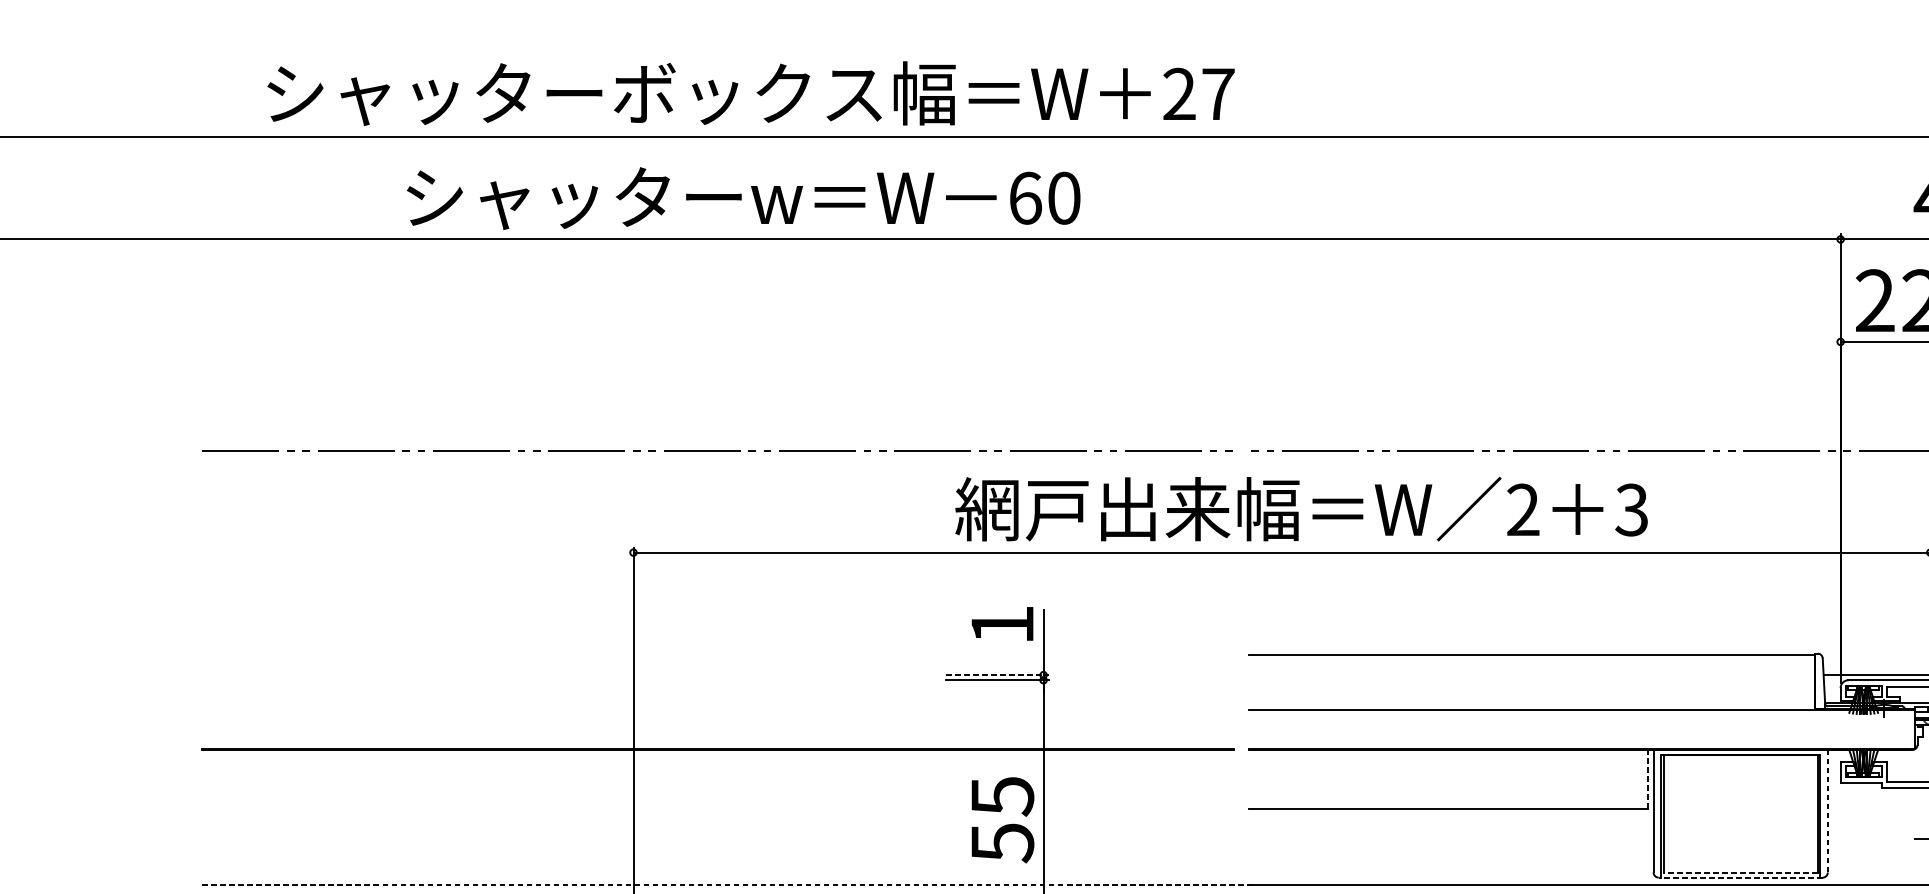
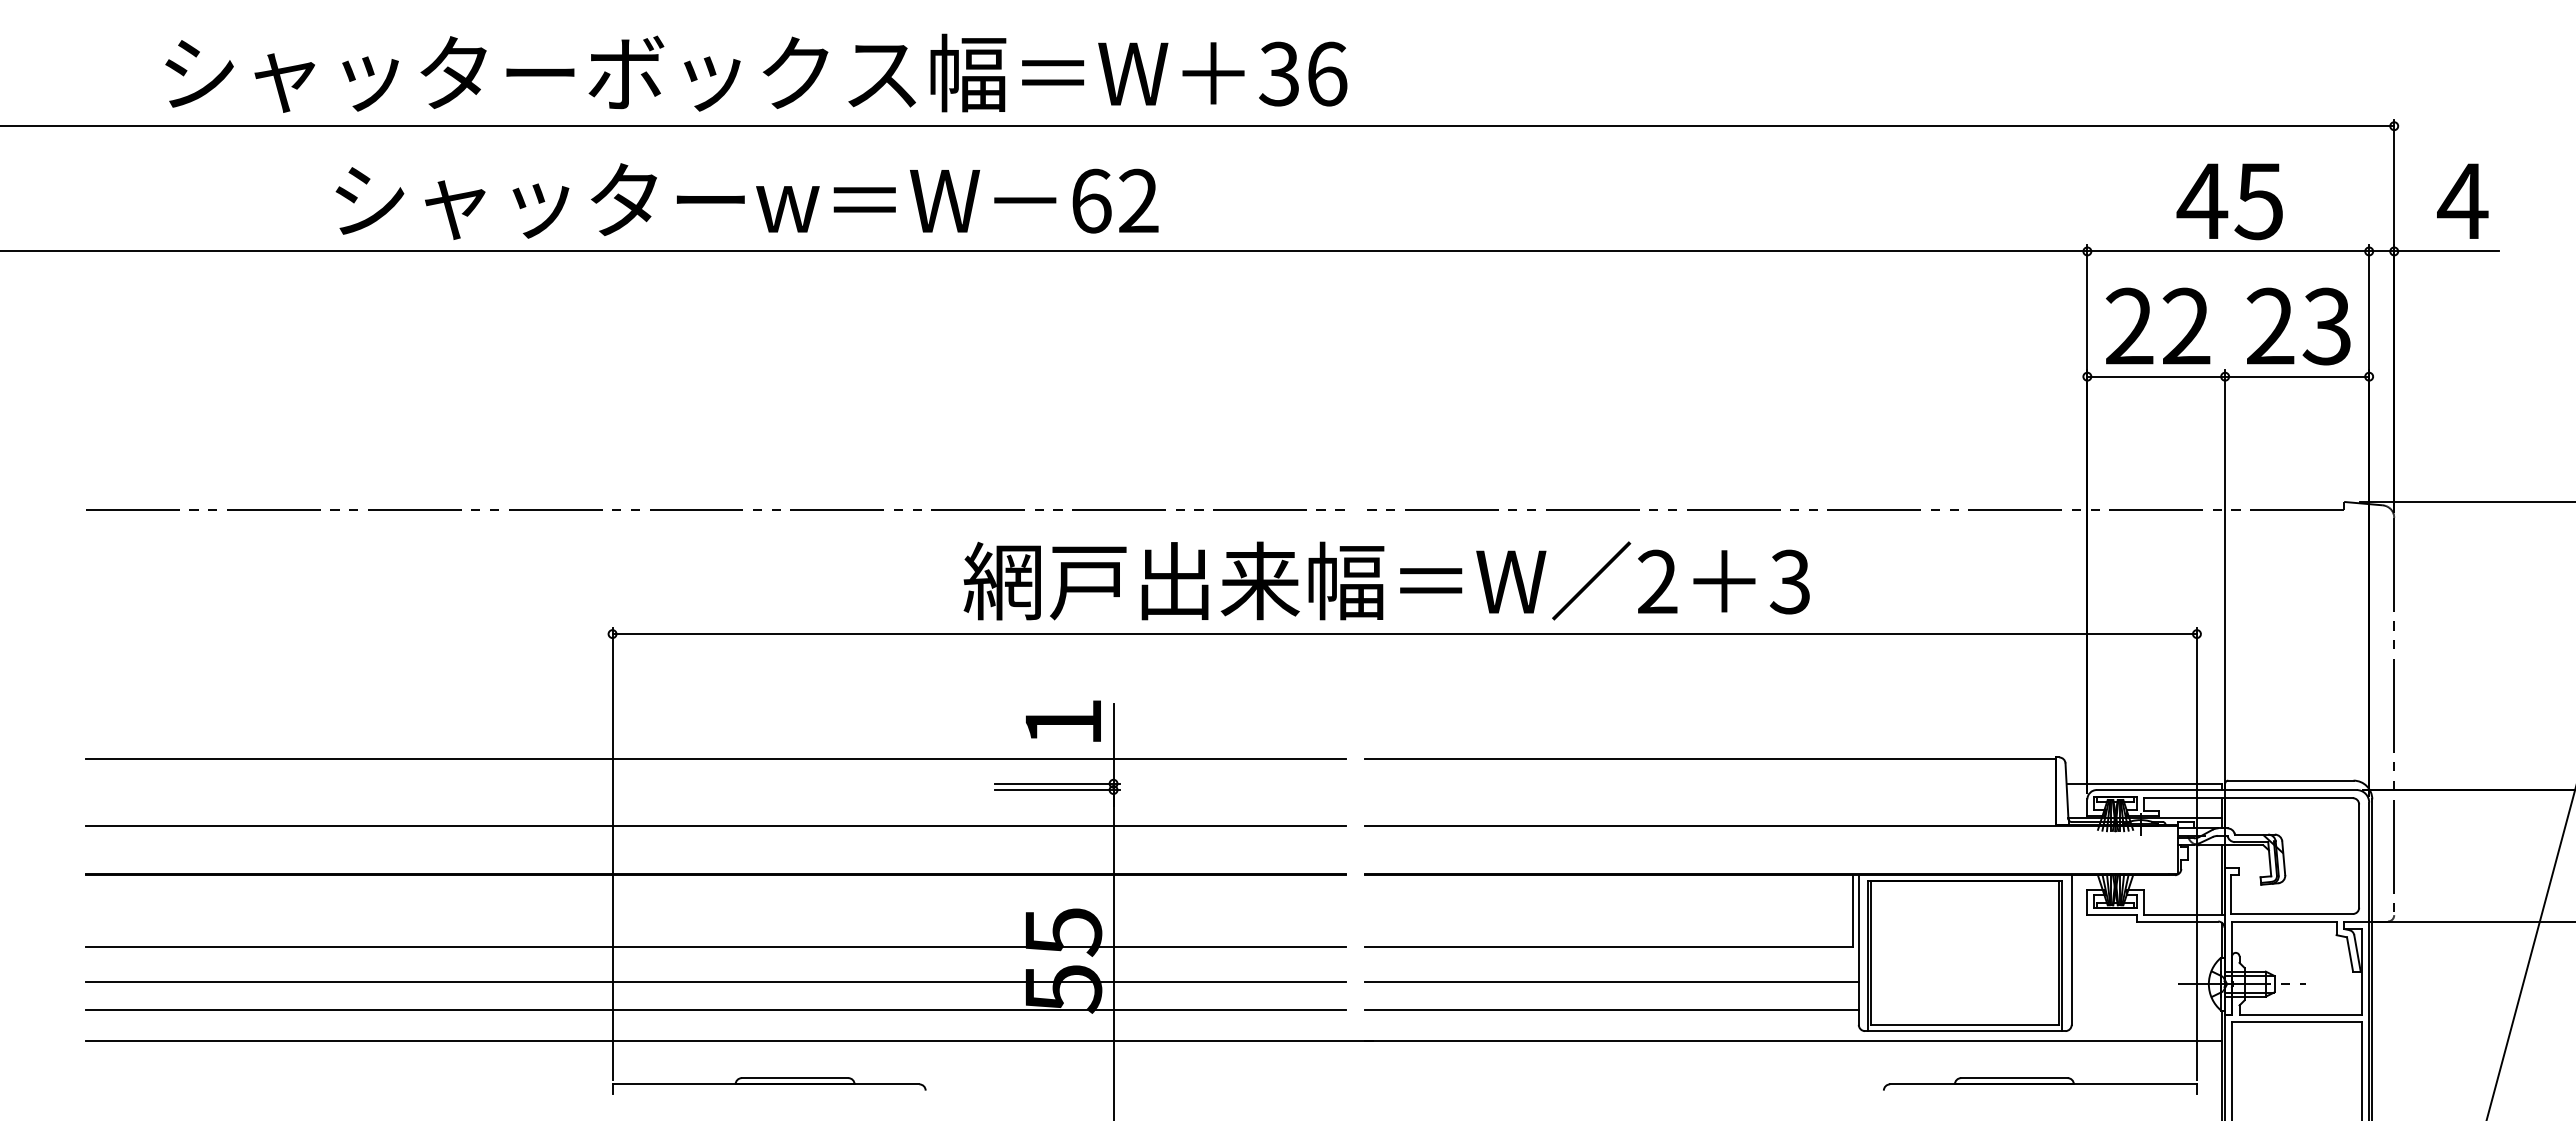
text: (1199, 93) -> (1303, 73), 27 -> 36
text: (1063, 197) -> (1138, 200), 60 -> 62
text: (1301, 508) -> (1386, 580), moved
line: (717, 655) -> (715, 759), added
line: (997, 674) -> (1057, 783), dashed -> solid
line: (717, 710) -> (715, 826), added
line: (1648, 778) -> (1852, 910), dashed -> solid
line: (717, 809) -> (715, 947), added
line: (1827, 811) -> (2071, 950), dashed -> solid
line: (717, 836) -> (715, 981), added
line: (1451, 836) -> (1611, 981), added
line: (717, 859) -> (715, 1009), added
line: (1451, 859) -> (1611, 1009), added
line: (1740, 873) -> (1965, 1025), dashed -> solid
line: (1740, 877) -> (1964, 1031), dashed -> solid
line: (729, 885) -> (729, 1040), dashed -> solid

